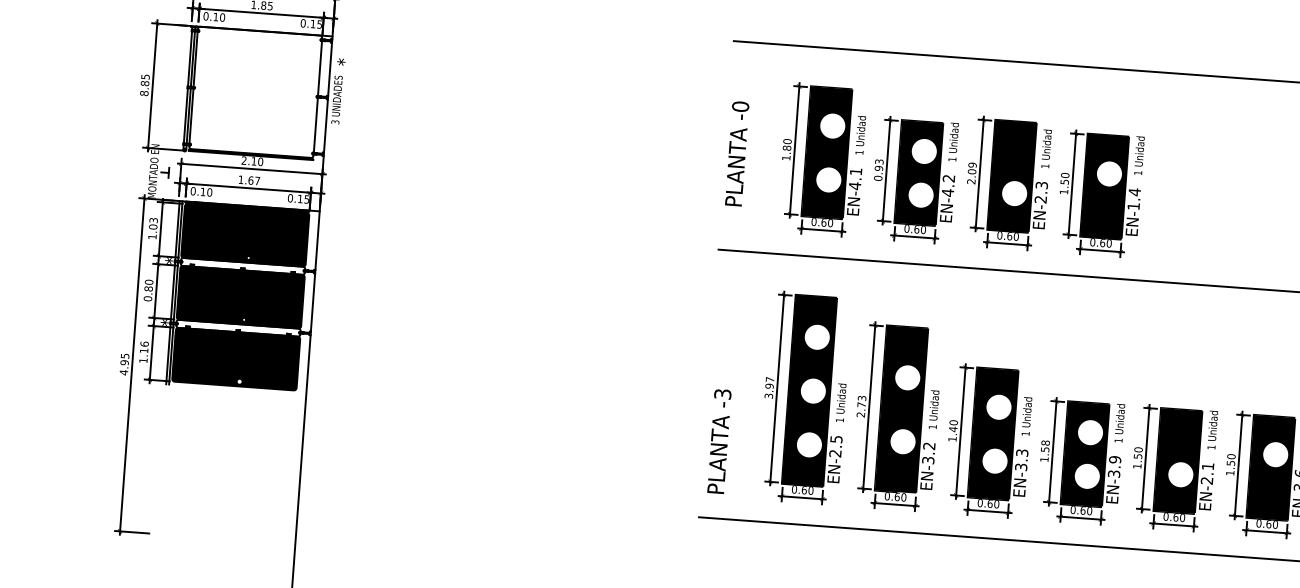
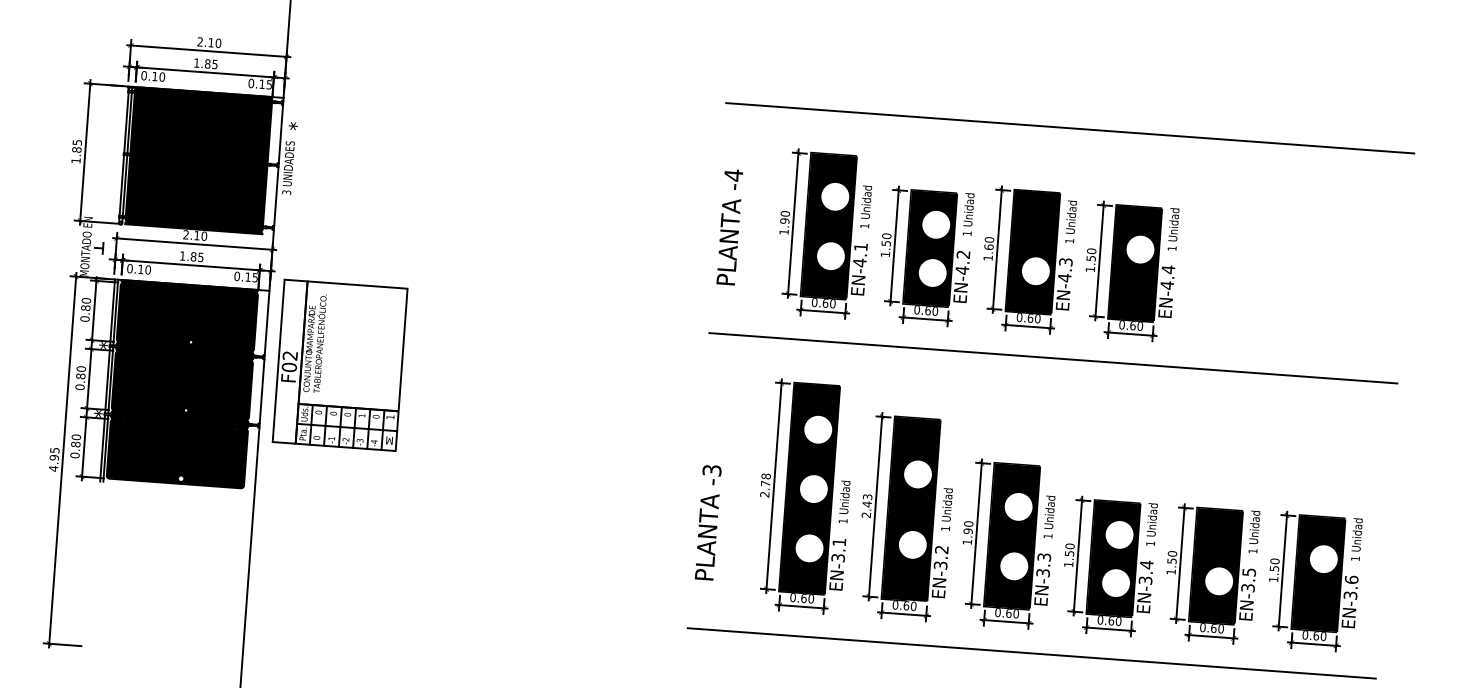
fill: (255, 92) -> (198, 159), added
text: (143, 93) -> (75, 160), 8.85 -> 1.85
text: (740, 106) -> (733, 175), -0 -> -4
text: (786, 148) -> (784, 221), 1.80 -> 1.90
text: (878, 170) -> (885, 245), 0.93 -> 1.50
text: (971, 173) -> (988, 249), 2.09 -> 1.60
text: (253, 181) -> (196, 257), 1.67 -> 1.85
text: (1040, 199) -> (1064, 277), EN-2.3 -> EN-4.3
text: (1133, 206) -> (1167, 285), EN-1.4 -> EN-4.4
text: (152, 228) -> (85, 309), 1.03 -> 0.80
fill: (242, 266) -> (184, 351), added
part: (383, 278) -> (339, 364), added
fill: (238, 328) -> (179, 419), added
text: (143, 352) -> (75, 446), 1.16 -> 0.80
text: (769, 387) -> (765, 485), 3.97 -> 2.78
text: (861, 405) -> (866, 504), 2.73 -> 2.43
text: (952, 429) -> (967, 531), 1.40 -> 1.90
text: (719, 441) -> (708, 522), moved
text: (1045, 443) -> (1069, 546), 1.58 -> 1.50
text: (835, 446) -> (838, 550), EN-2.5 -> EN-3.1
text: (1114, 459) -> (1146, 564), EN-3.9 -> EN-3.4
text: (1207, 474) -> (1248, 580), EN-2.1 -> EN-3.5

